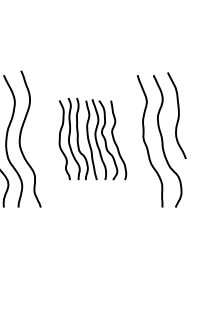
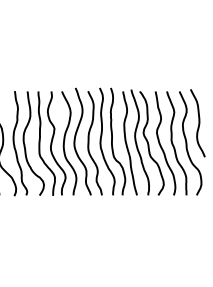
part: (92, 138) -> (131, 141), size x1.67

